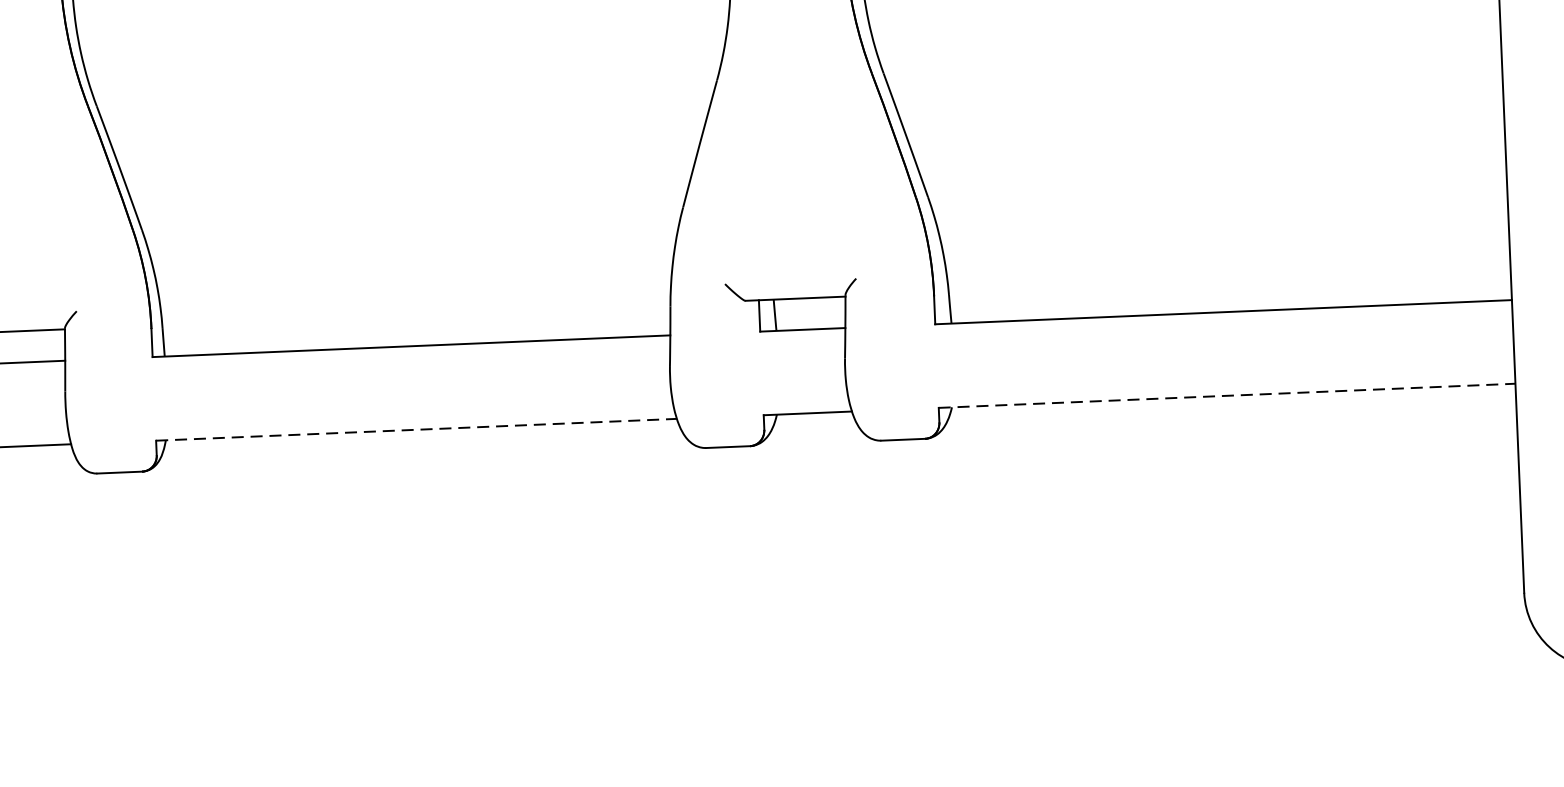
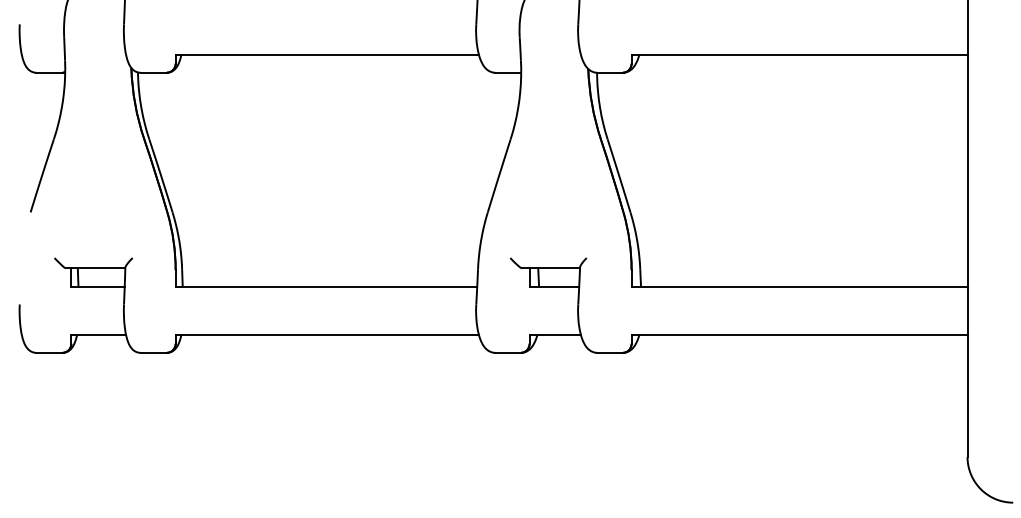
line: (1228, 396) -> (800, 335), dashed -> solid
line: (416, 430) -> (327, 335), dashed -> solid

